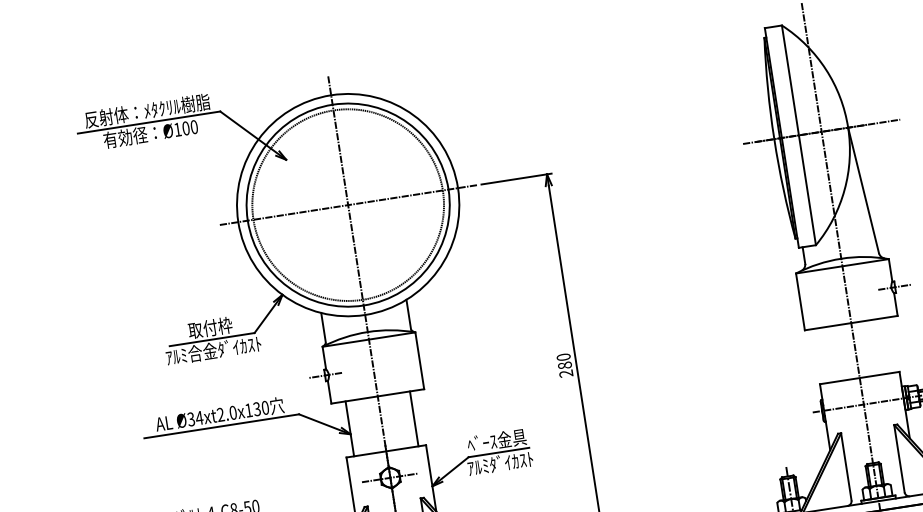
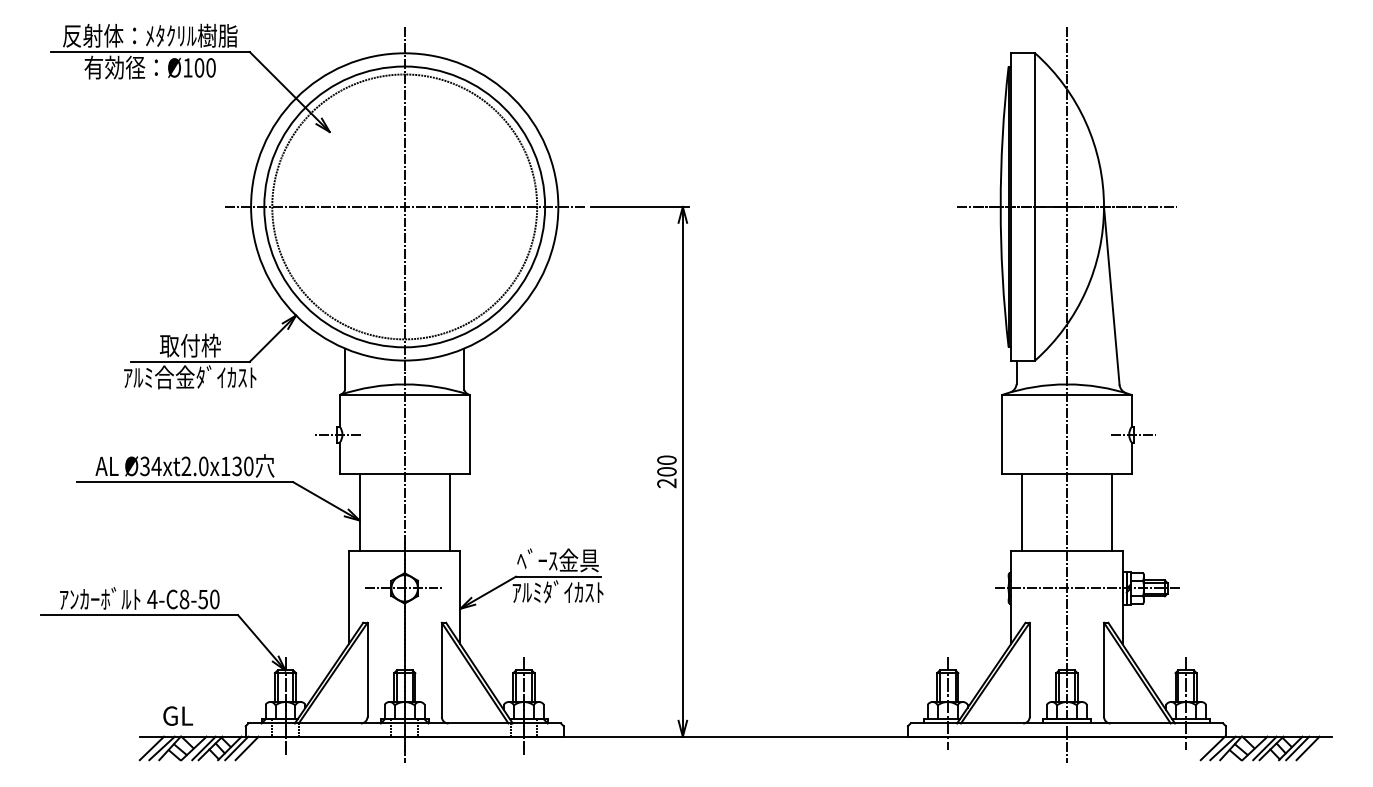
line: (887, 345) -> (1111, 512), added
line: (822, 355) -> (1021, 512), added
text: (564, 365) -> (666, 471), 280 -> 200

